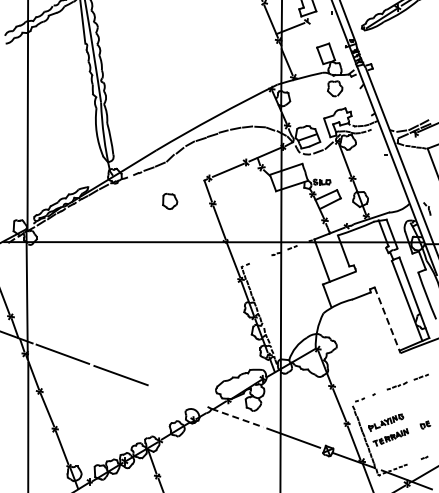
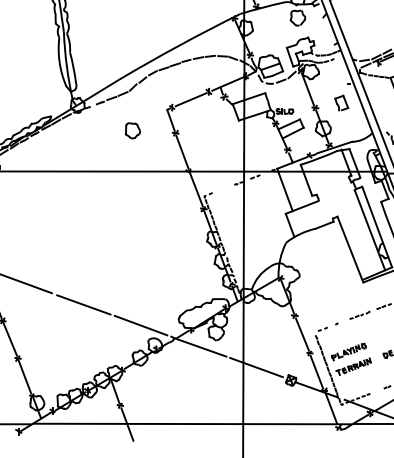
part: (378, 173) -> (341, 102), added
line: (387, 320) -> (350, 249), dashed -> solid
line: (177, 395) -> (140, 324), added
line: (237, 418) -> (200, 347), dashed -> solid

